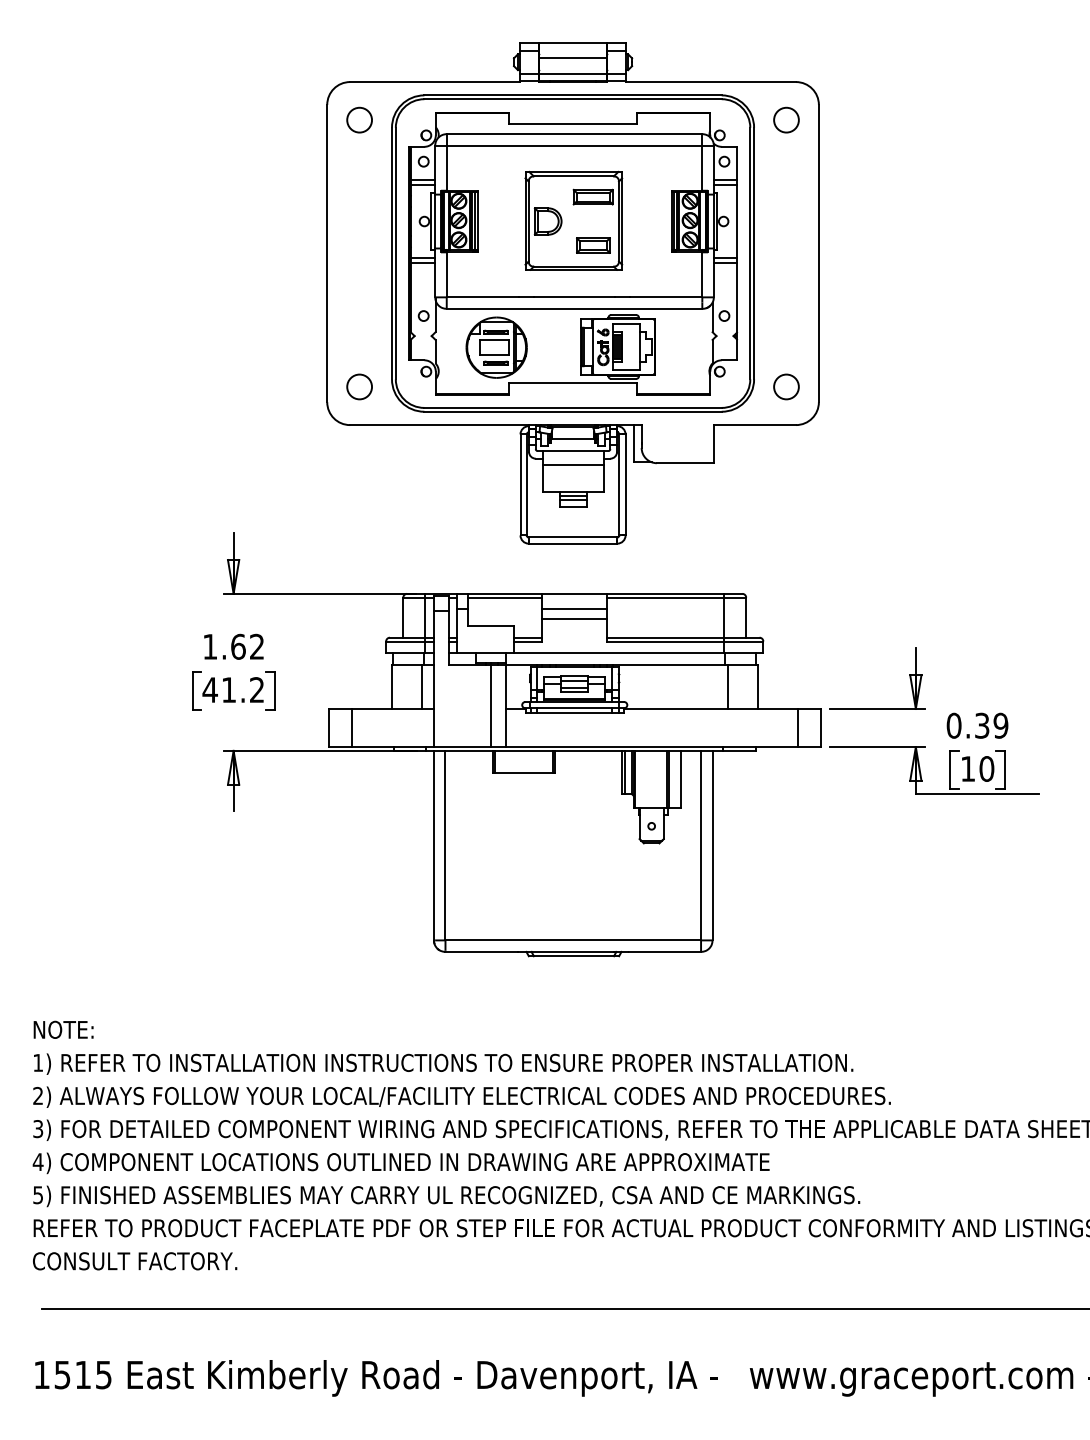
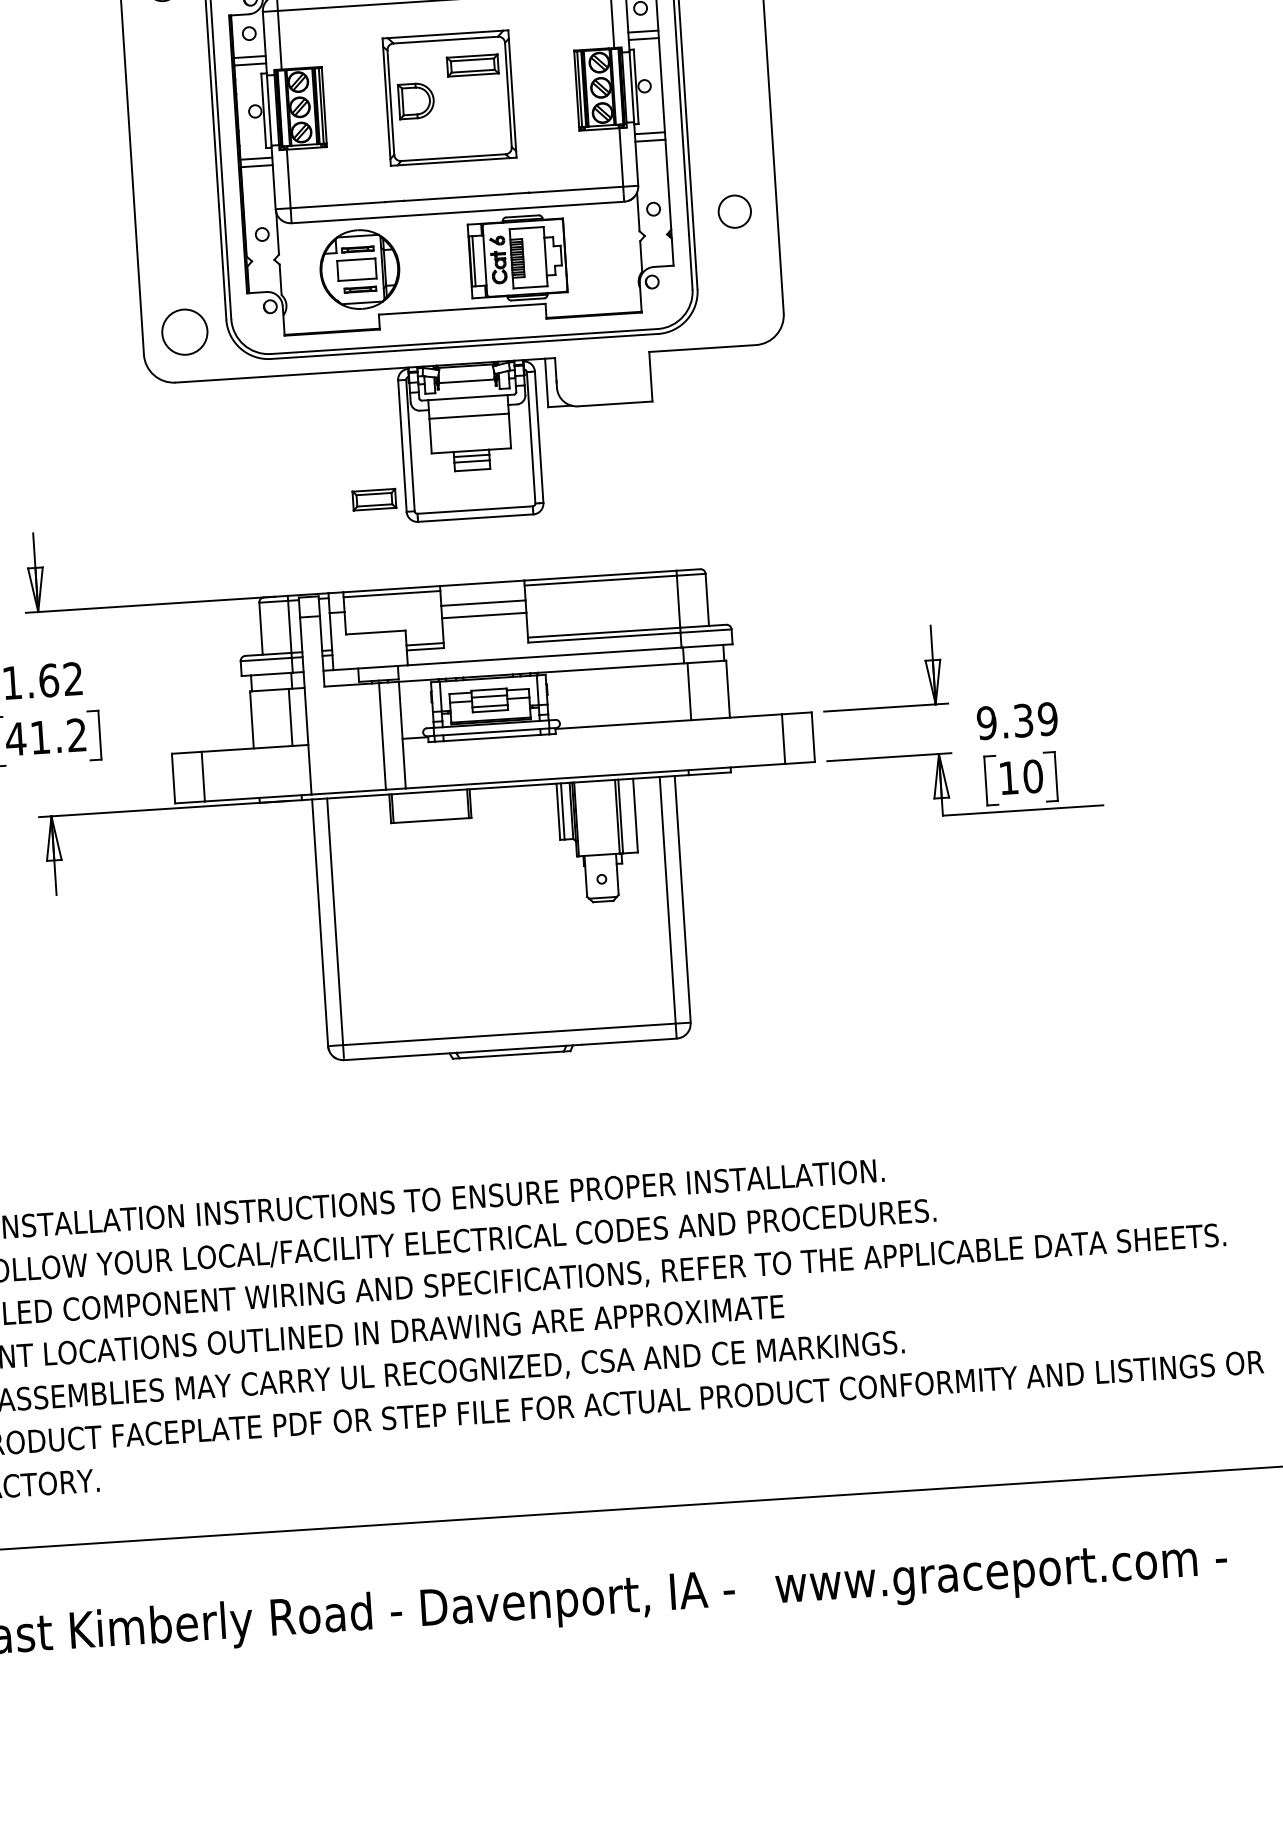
part: (593, 245) -> (374, 499), moved
circle: (359, 386) -> (184, 331), size x1.4
circle: (786, 386) -> (734, 211), moved
text: (953, 725) -> (986, 722), 0.39 -> 9.39

